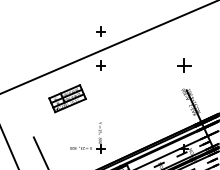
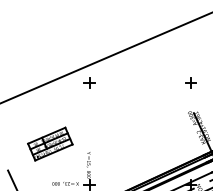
part: (100, 31) -> (89, 41), removed
part: (183, 65) -> (190, 83), size x0.62
part: (67, 98) -> (50, 143), moved

